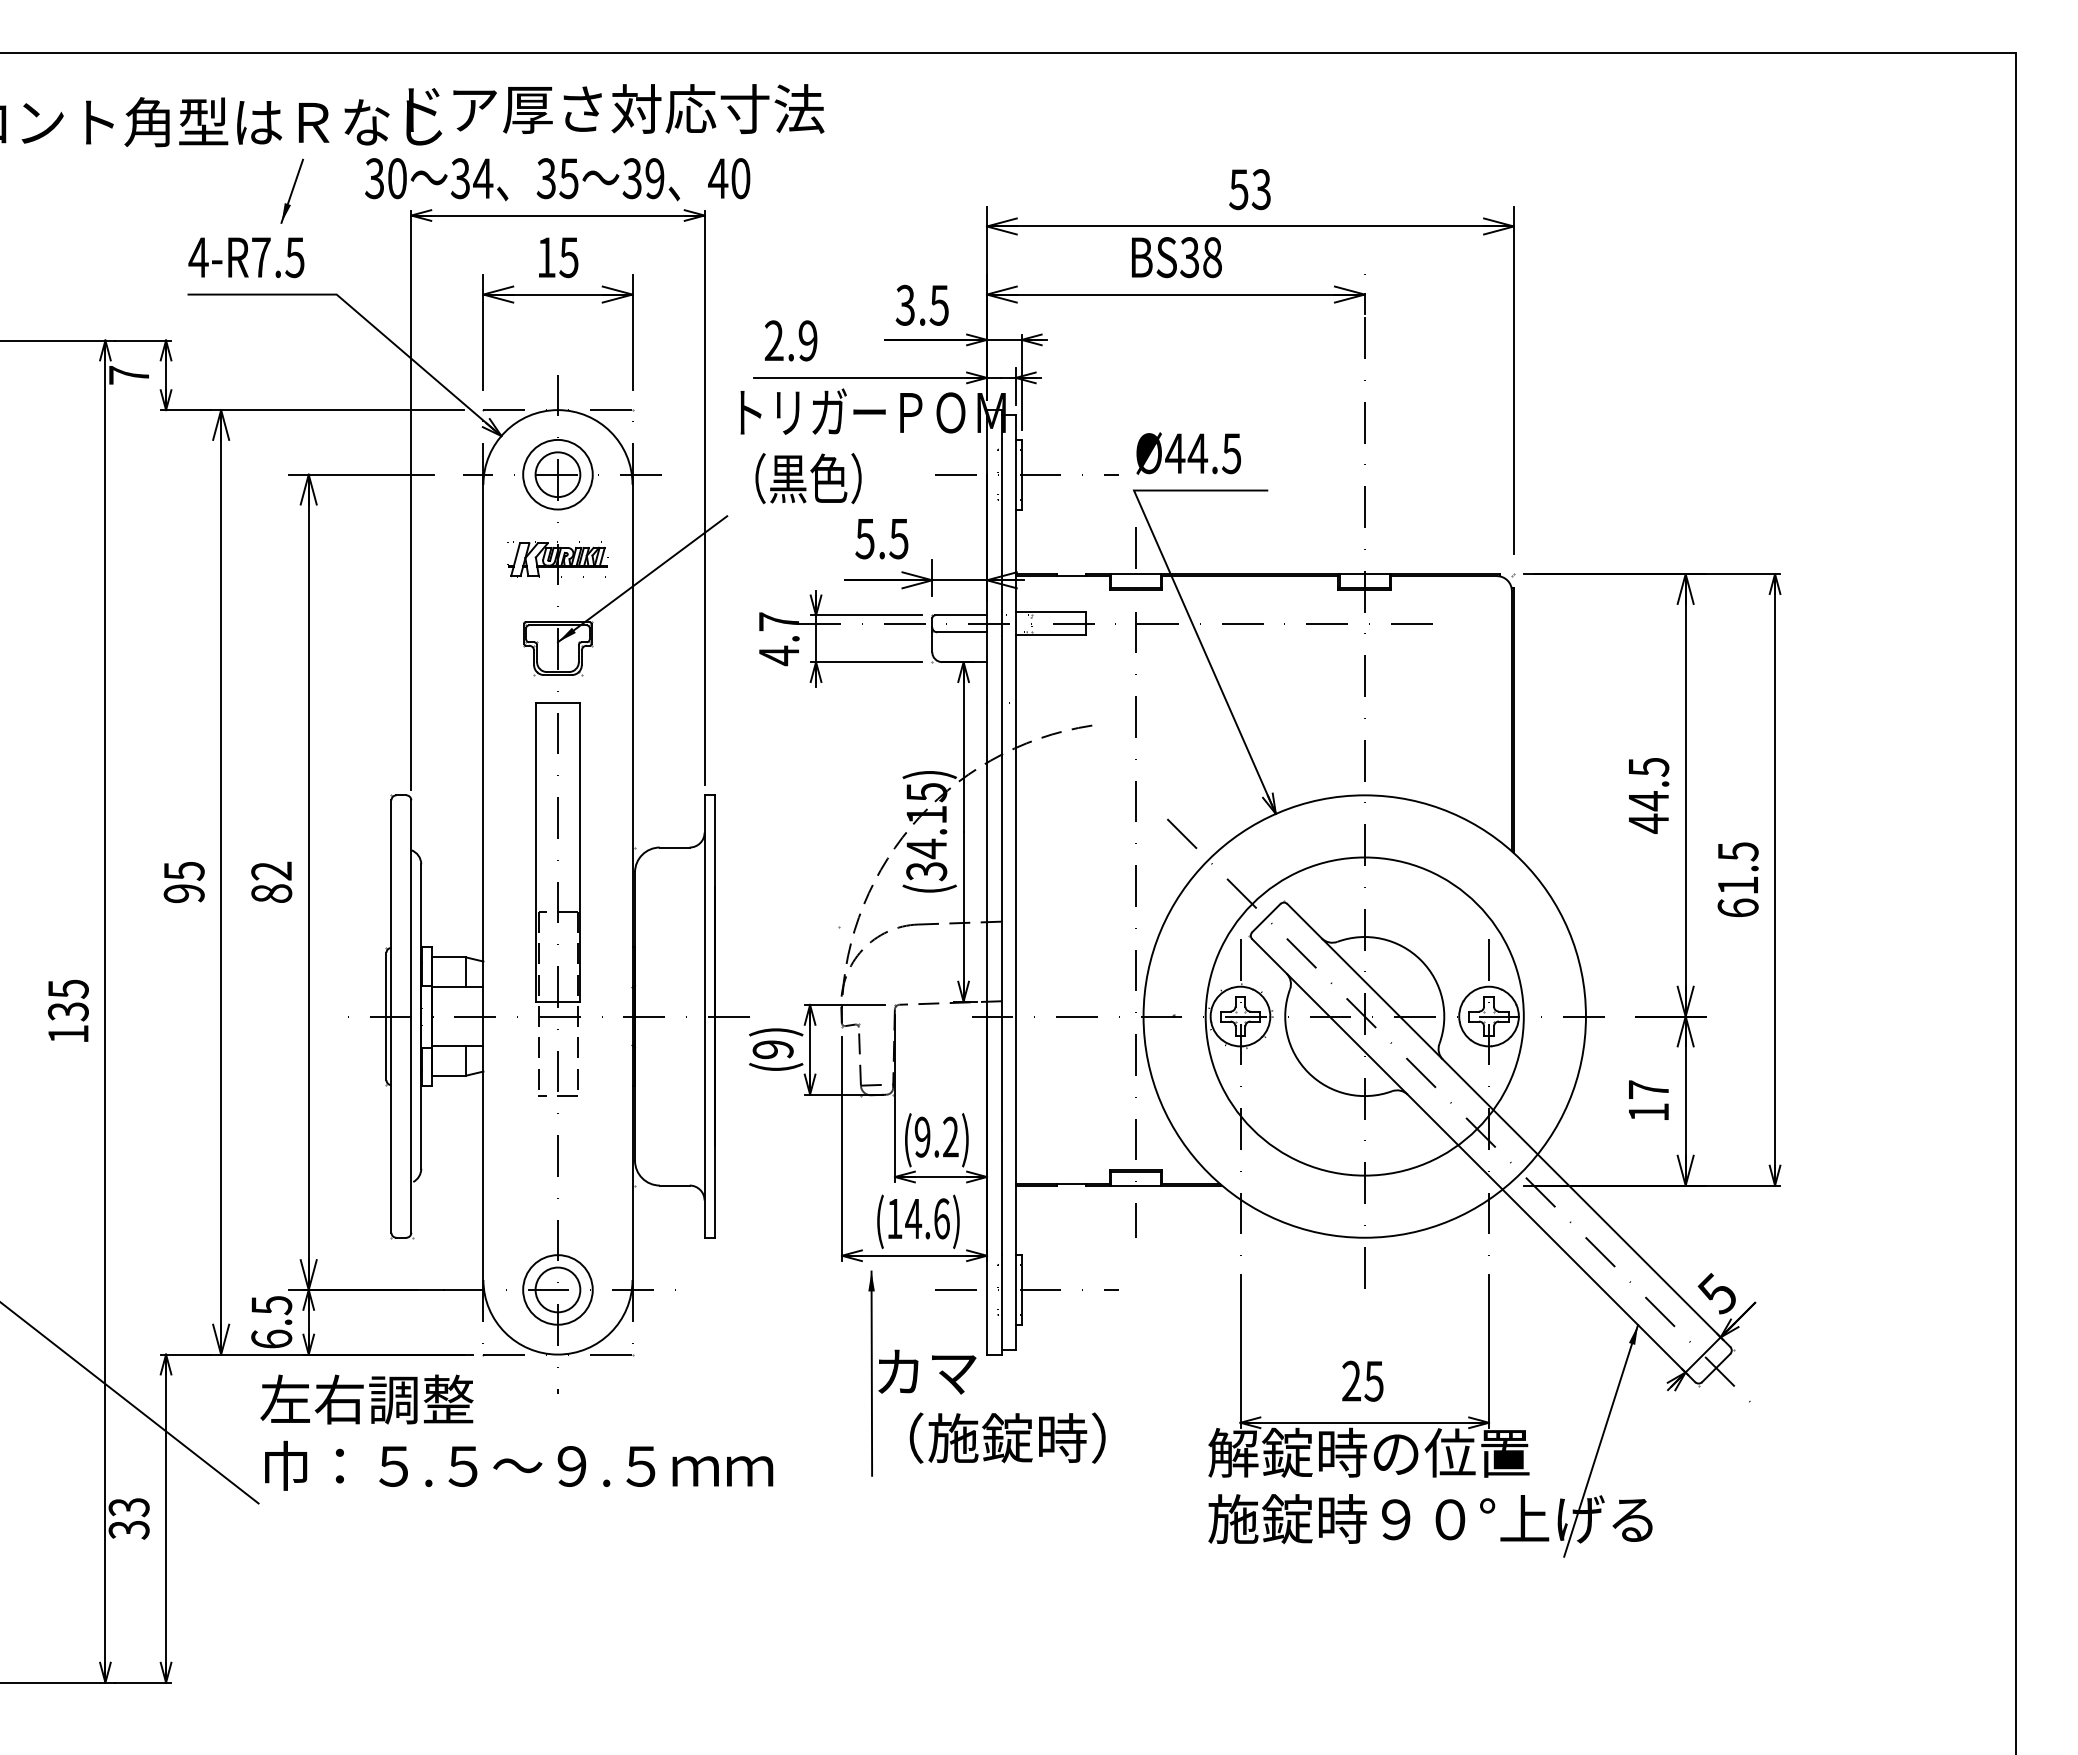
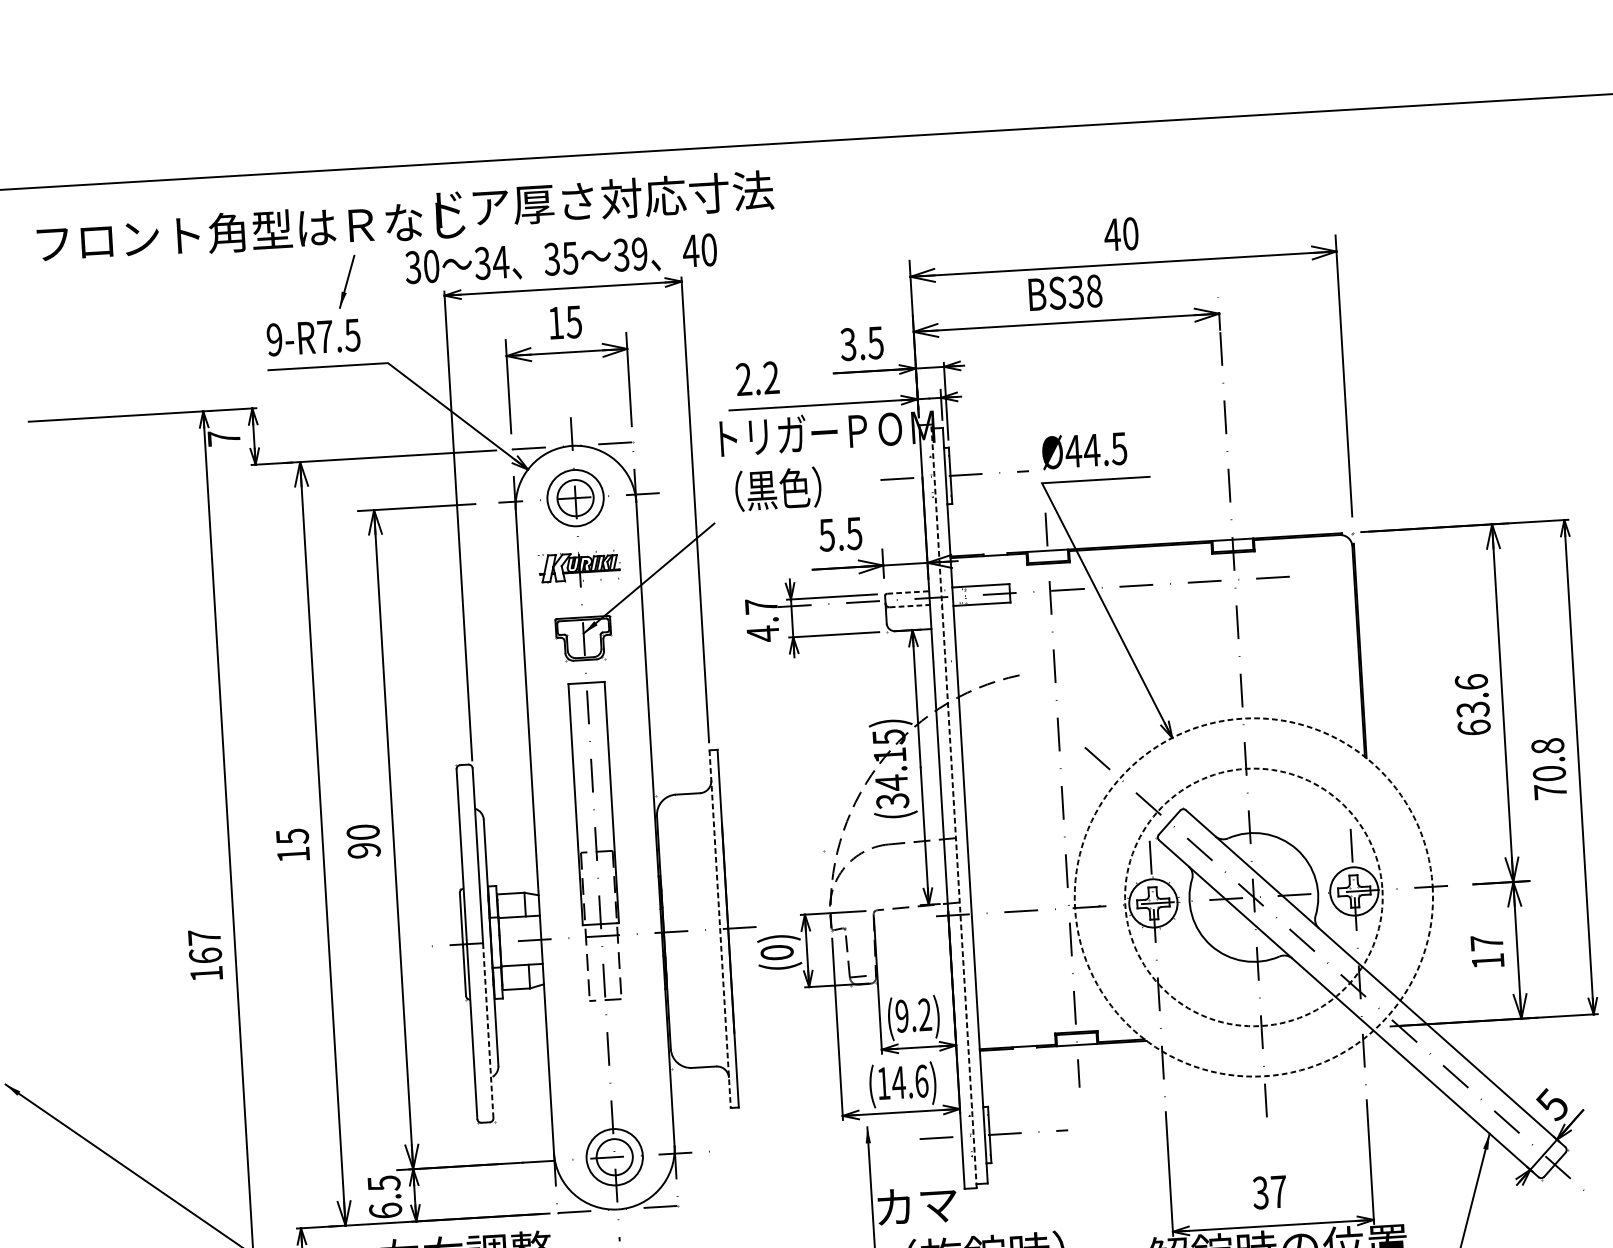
text: (1249, 189) -> (1120, 234), 53 -> 40
text: (198, 257) -> (274, 339), 4-R7.5 -> 9-R7.5
text: (807, 341) -> (770, 378), 2.9 -> 2.2
line: (961, 615) -> (908, 592), solid -> dashed
line: (962, 632) -> (910, 606), solid -> dashed
text: (1648, 795) -> (1472, 705), 44.5 -> 63.6
text: (1737, 879) -> (1548, 768), 61.5 -> 70.8
line: (1001, 881) -> (953, 805), solid -> dashed
text: (271, 882) -> (363, 841), 82 -> 90
text: (183, 893) -> (292, 854), 95 -> 15
text: (67, 1000) -> (204, 946), 135 -> 167
circle: (1364, 1016) -> (1253, 897), solid -> dashed
circle: (1364, 1016) -> (1253, 897), solid -> dashed
line: (704, 1017) -> (720, 929), solid -> dashed
text: (772, 1049) -> (776, 952), (9) -> (0)
line: (411, 1124) -> (488, 1030), solid -> dashed
text: (1362, 1381) -> (1269, 1192), 25 -> 37

